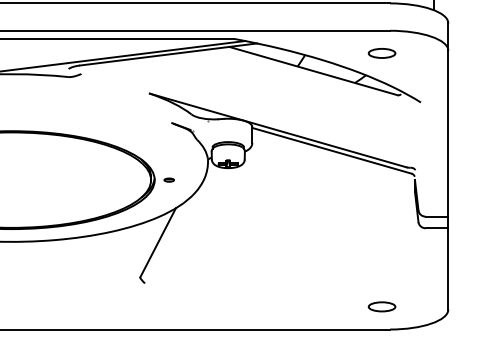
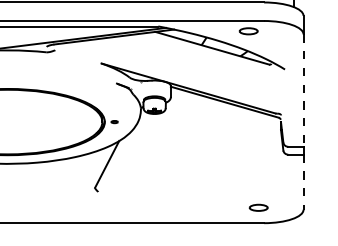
part: (381, 53) -> (248, 31), moved
line: (448, 134) -> (303, 91), solid -> dashed
line: (448, 269) -> (303, 182), solid -> dashed

